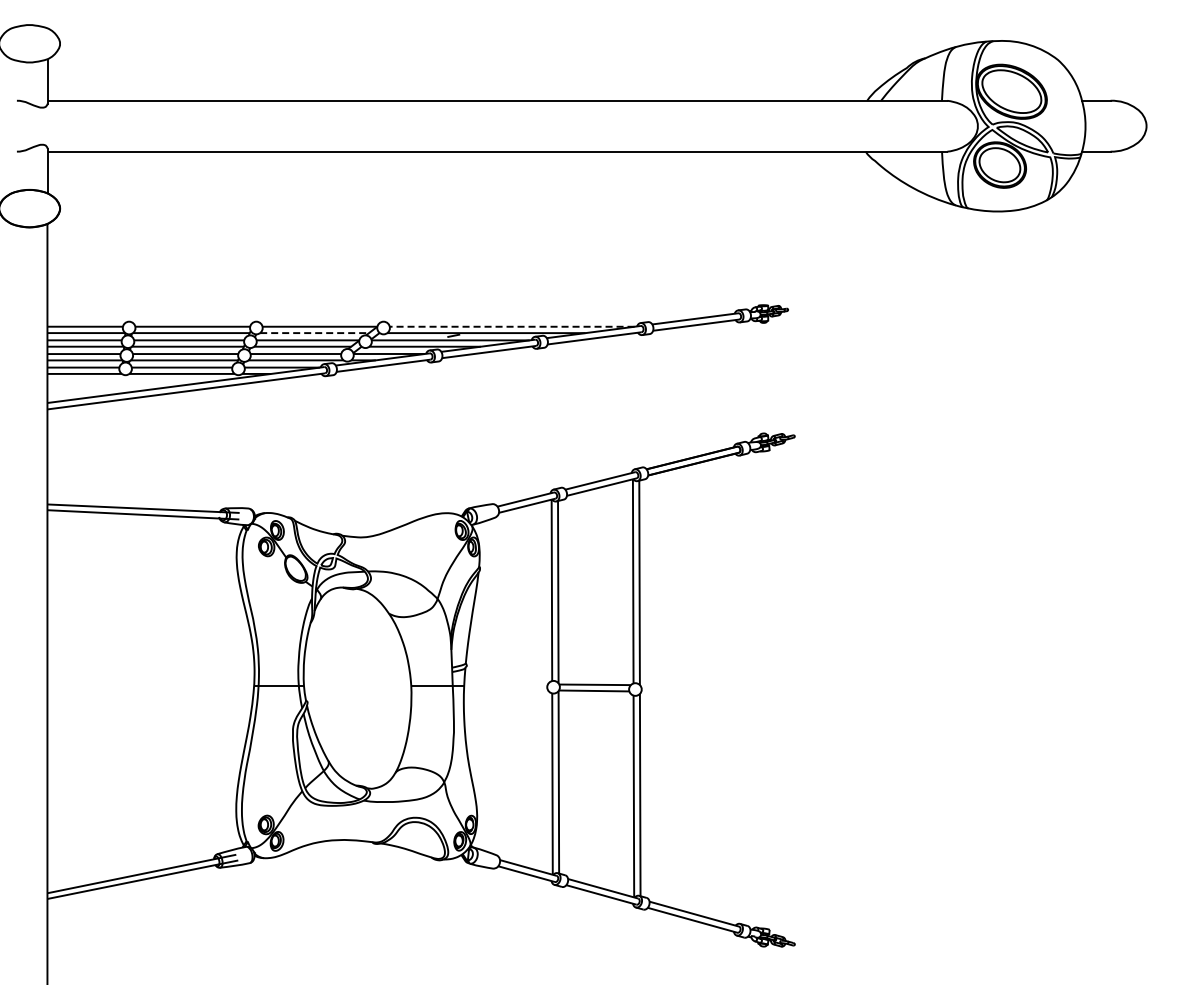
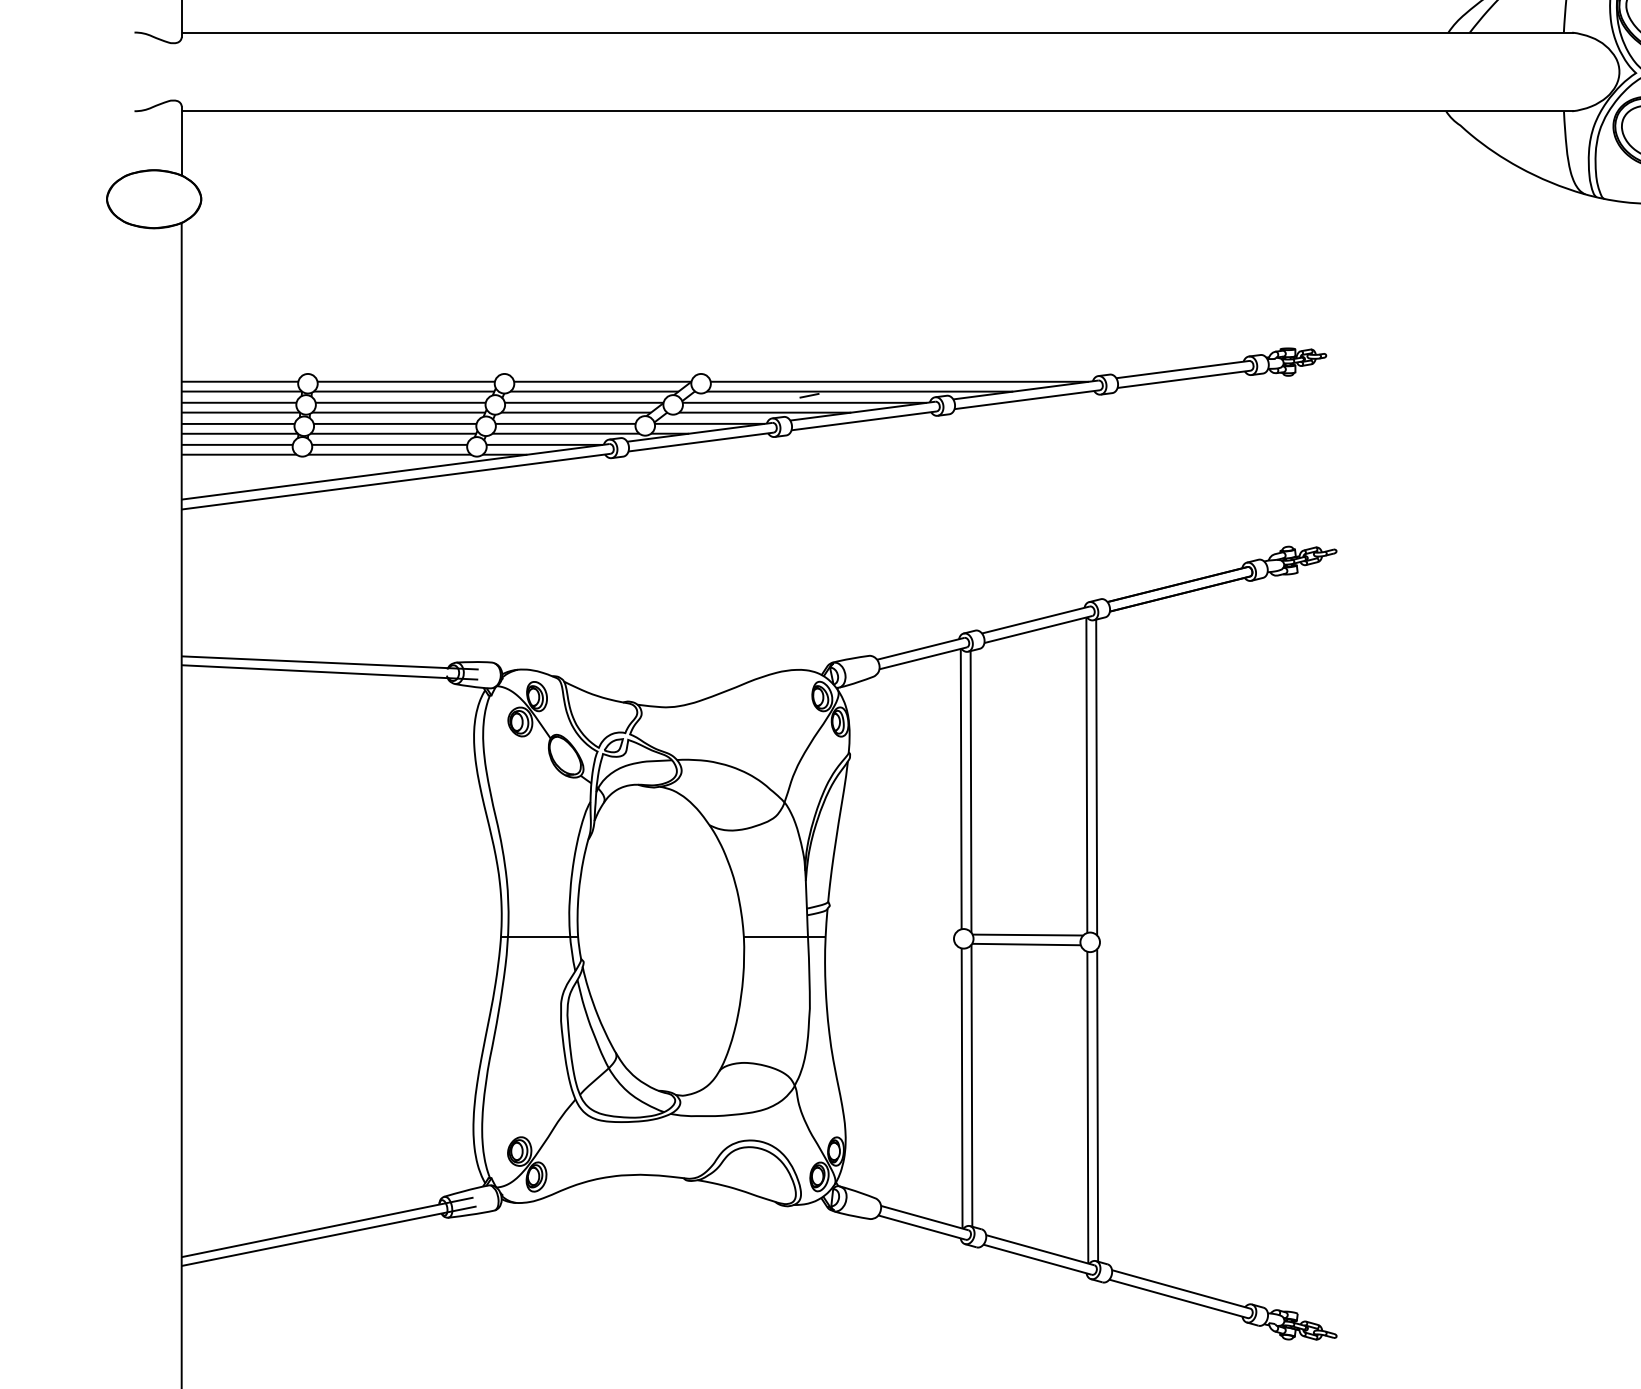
line: (511, 326) -> (898, 381), dashed -> solid
line: (315, 333) -> (595, 392), dashed -> solid

